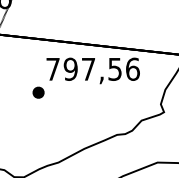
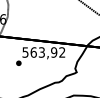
text: (91, 69) -> (43, 52), 797,56 -> 563,92

